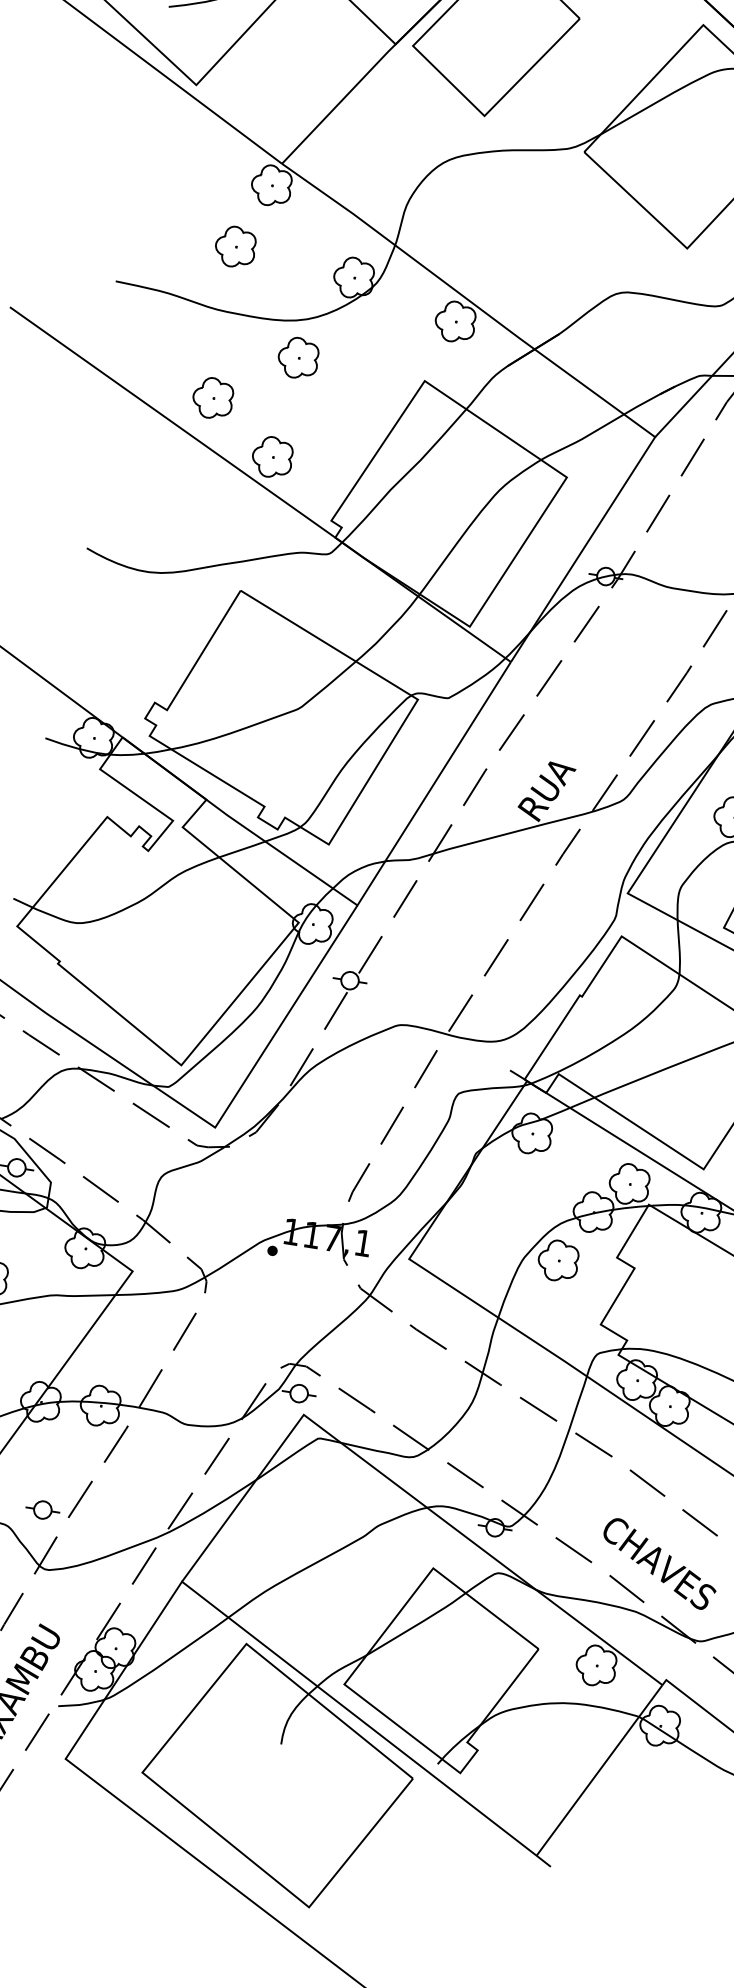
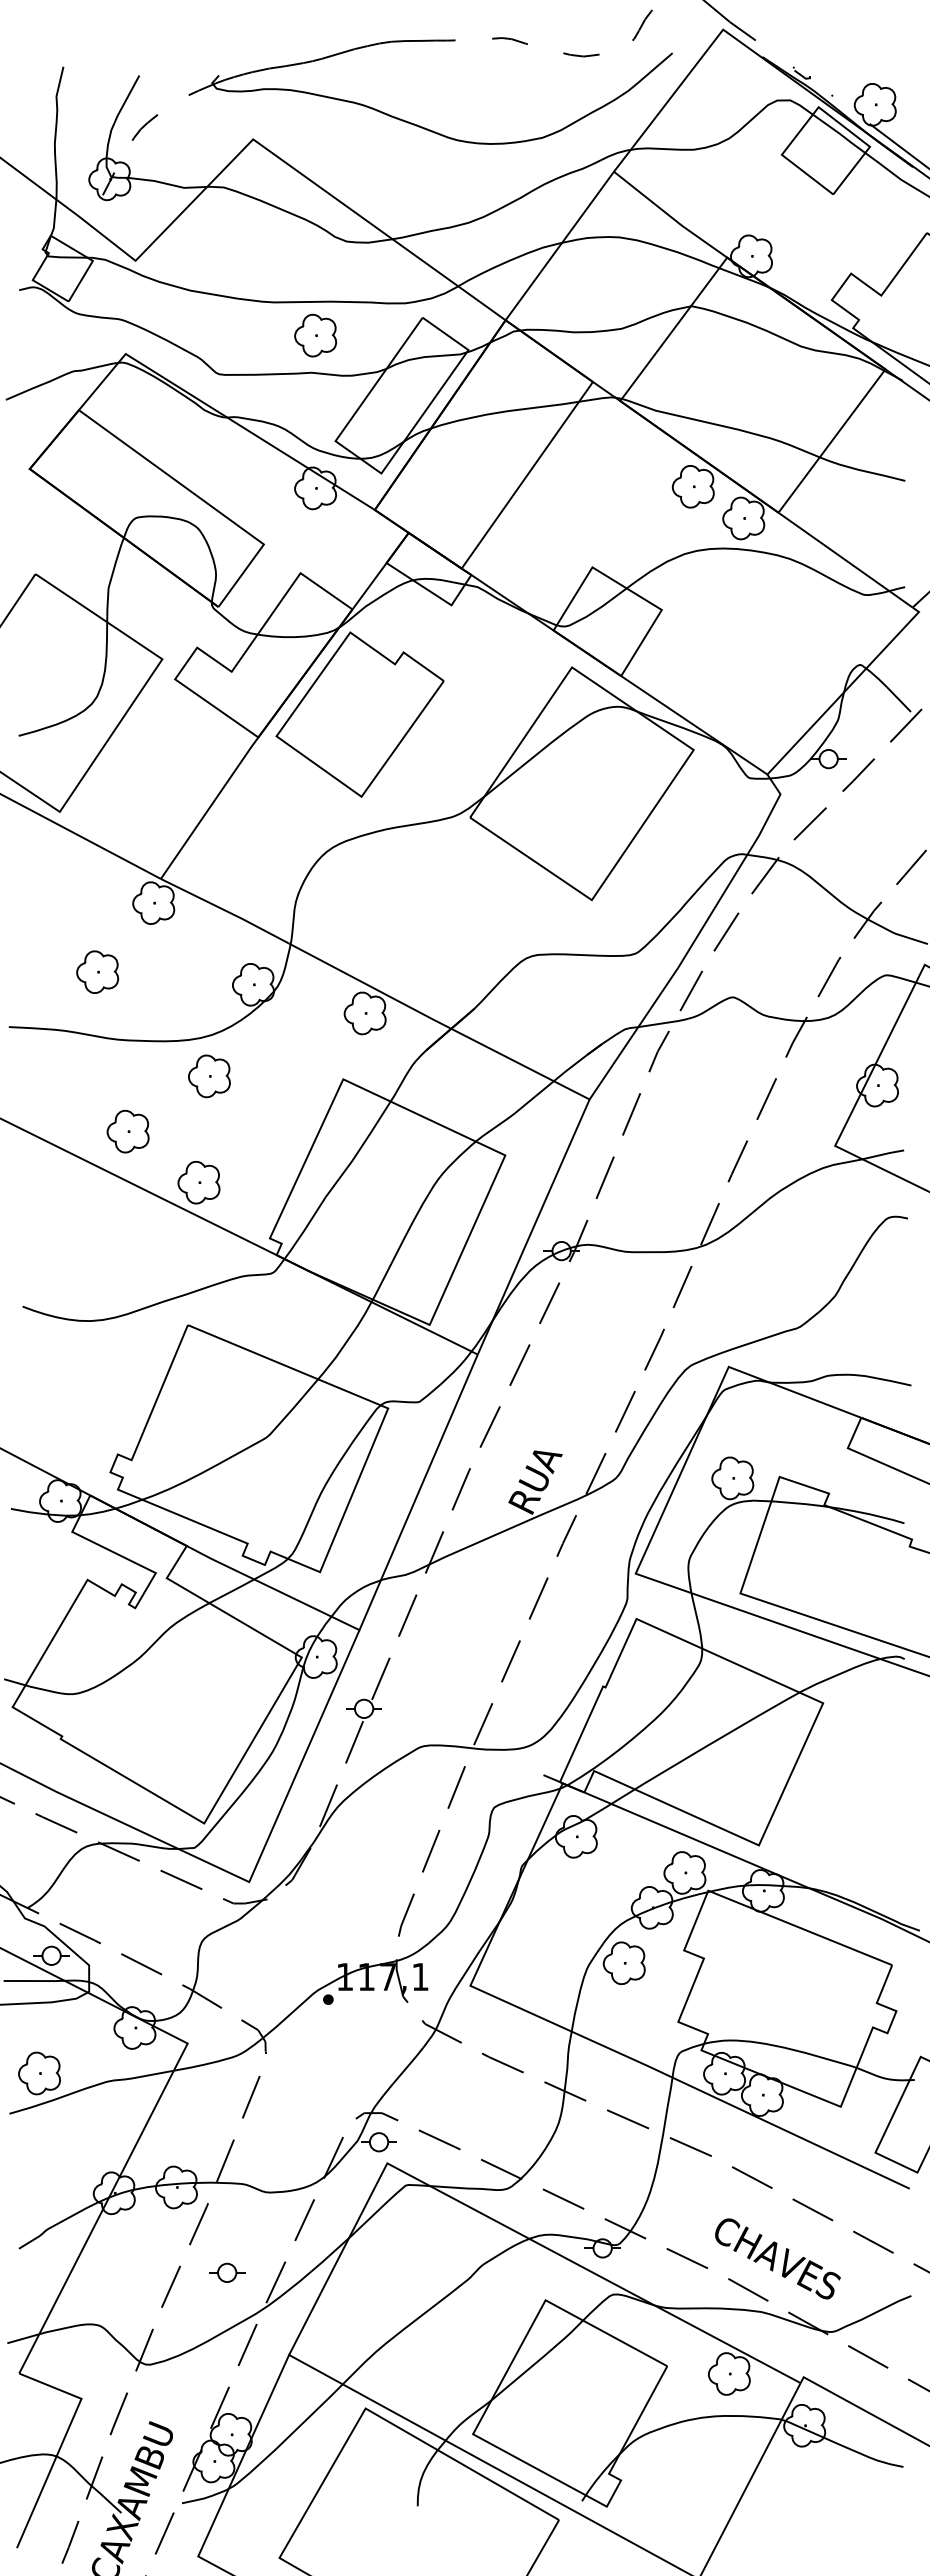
part: (235, 246) -> (97, 971), moved
part: (43, 1509) -> (227, 2272), moved

